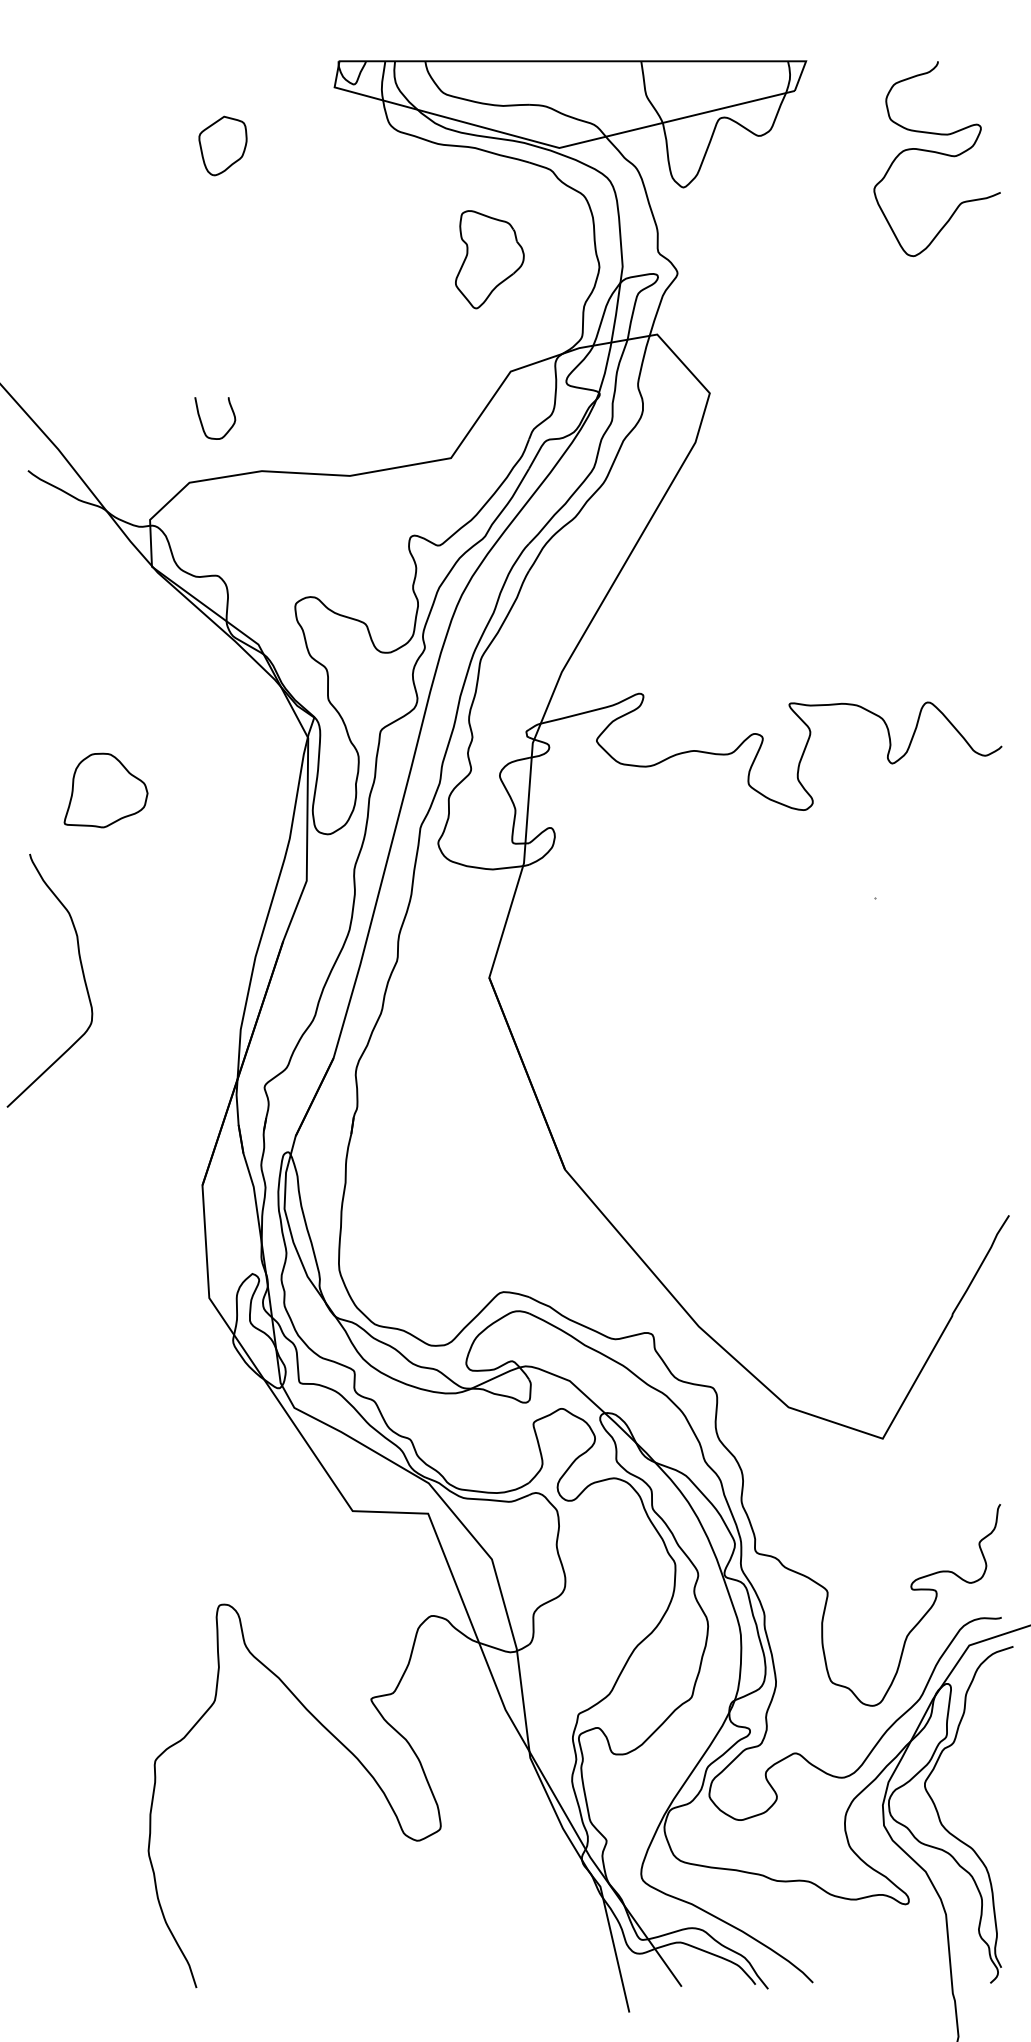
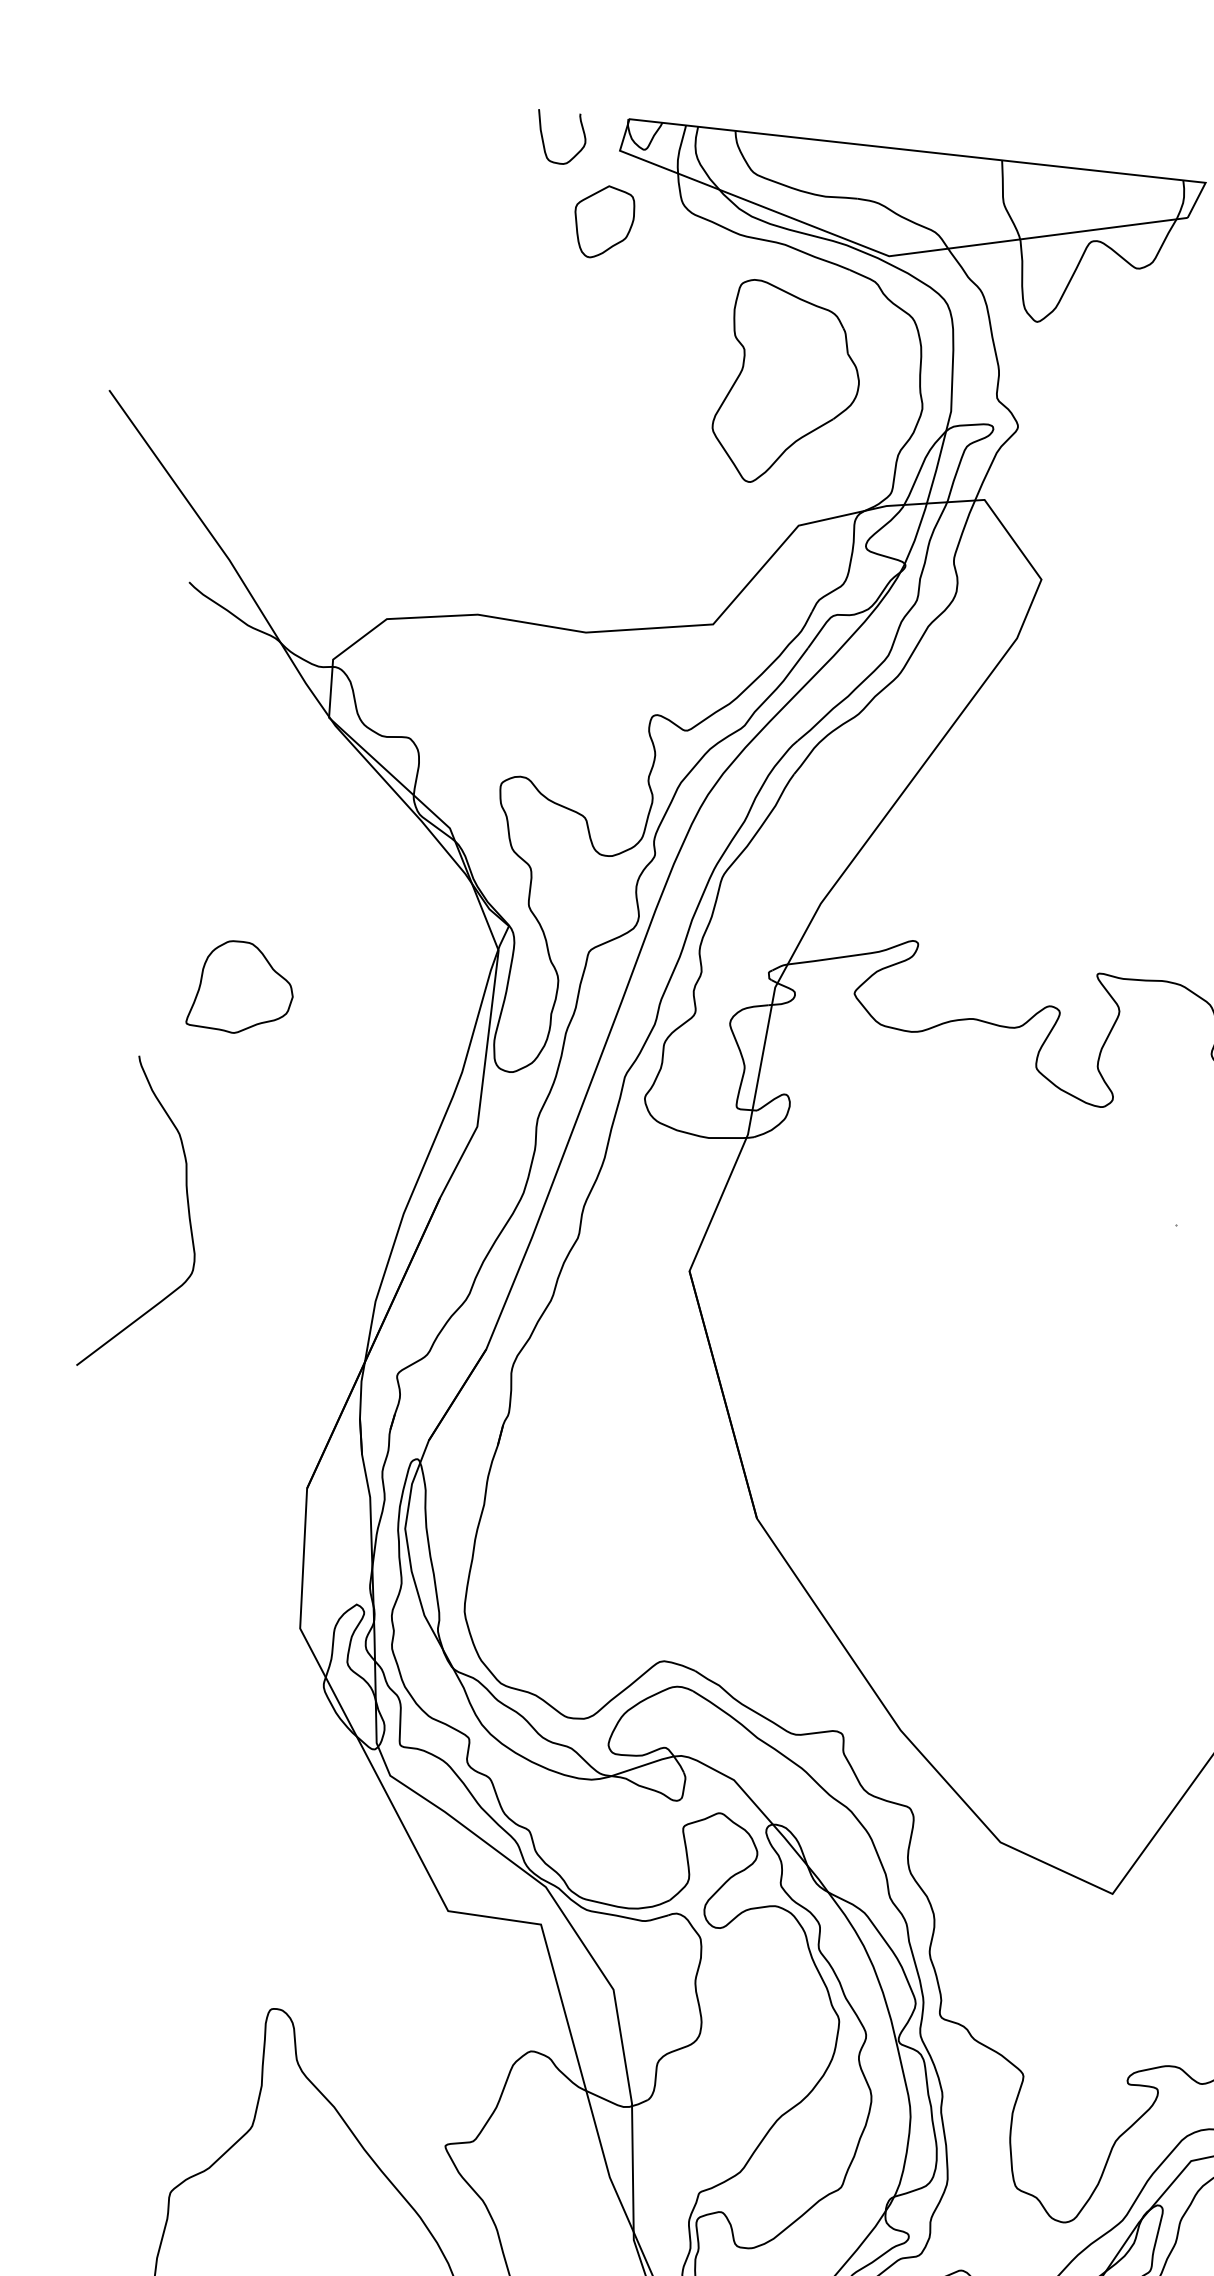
part: (222, 145) -> (603, 221), moved
part: (489, 259) -> (787, 384), size x1.67
curve: (202, 422) -> (544, 141), moved

